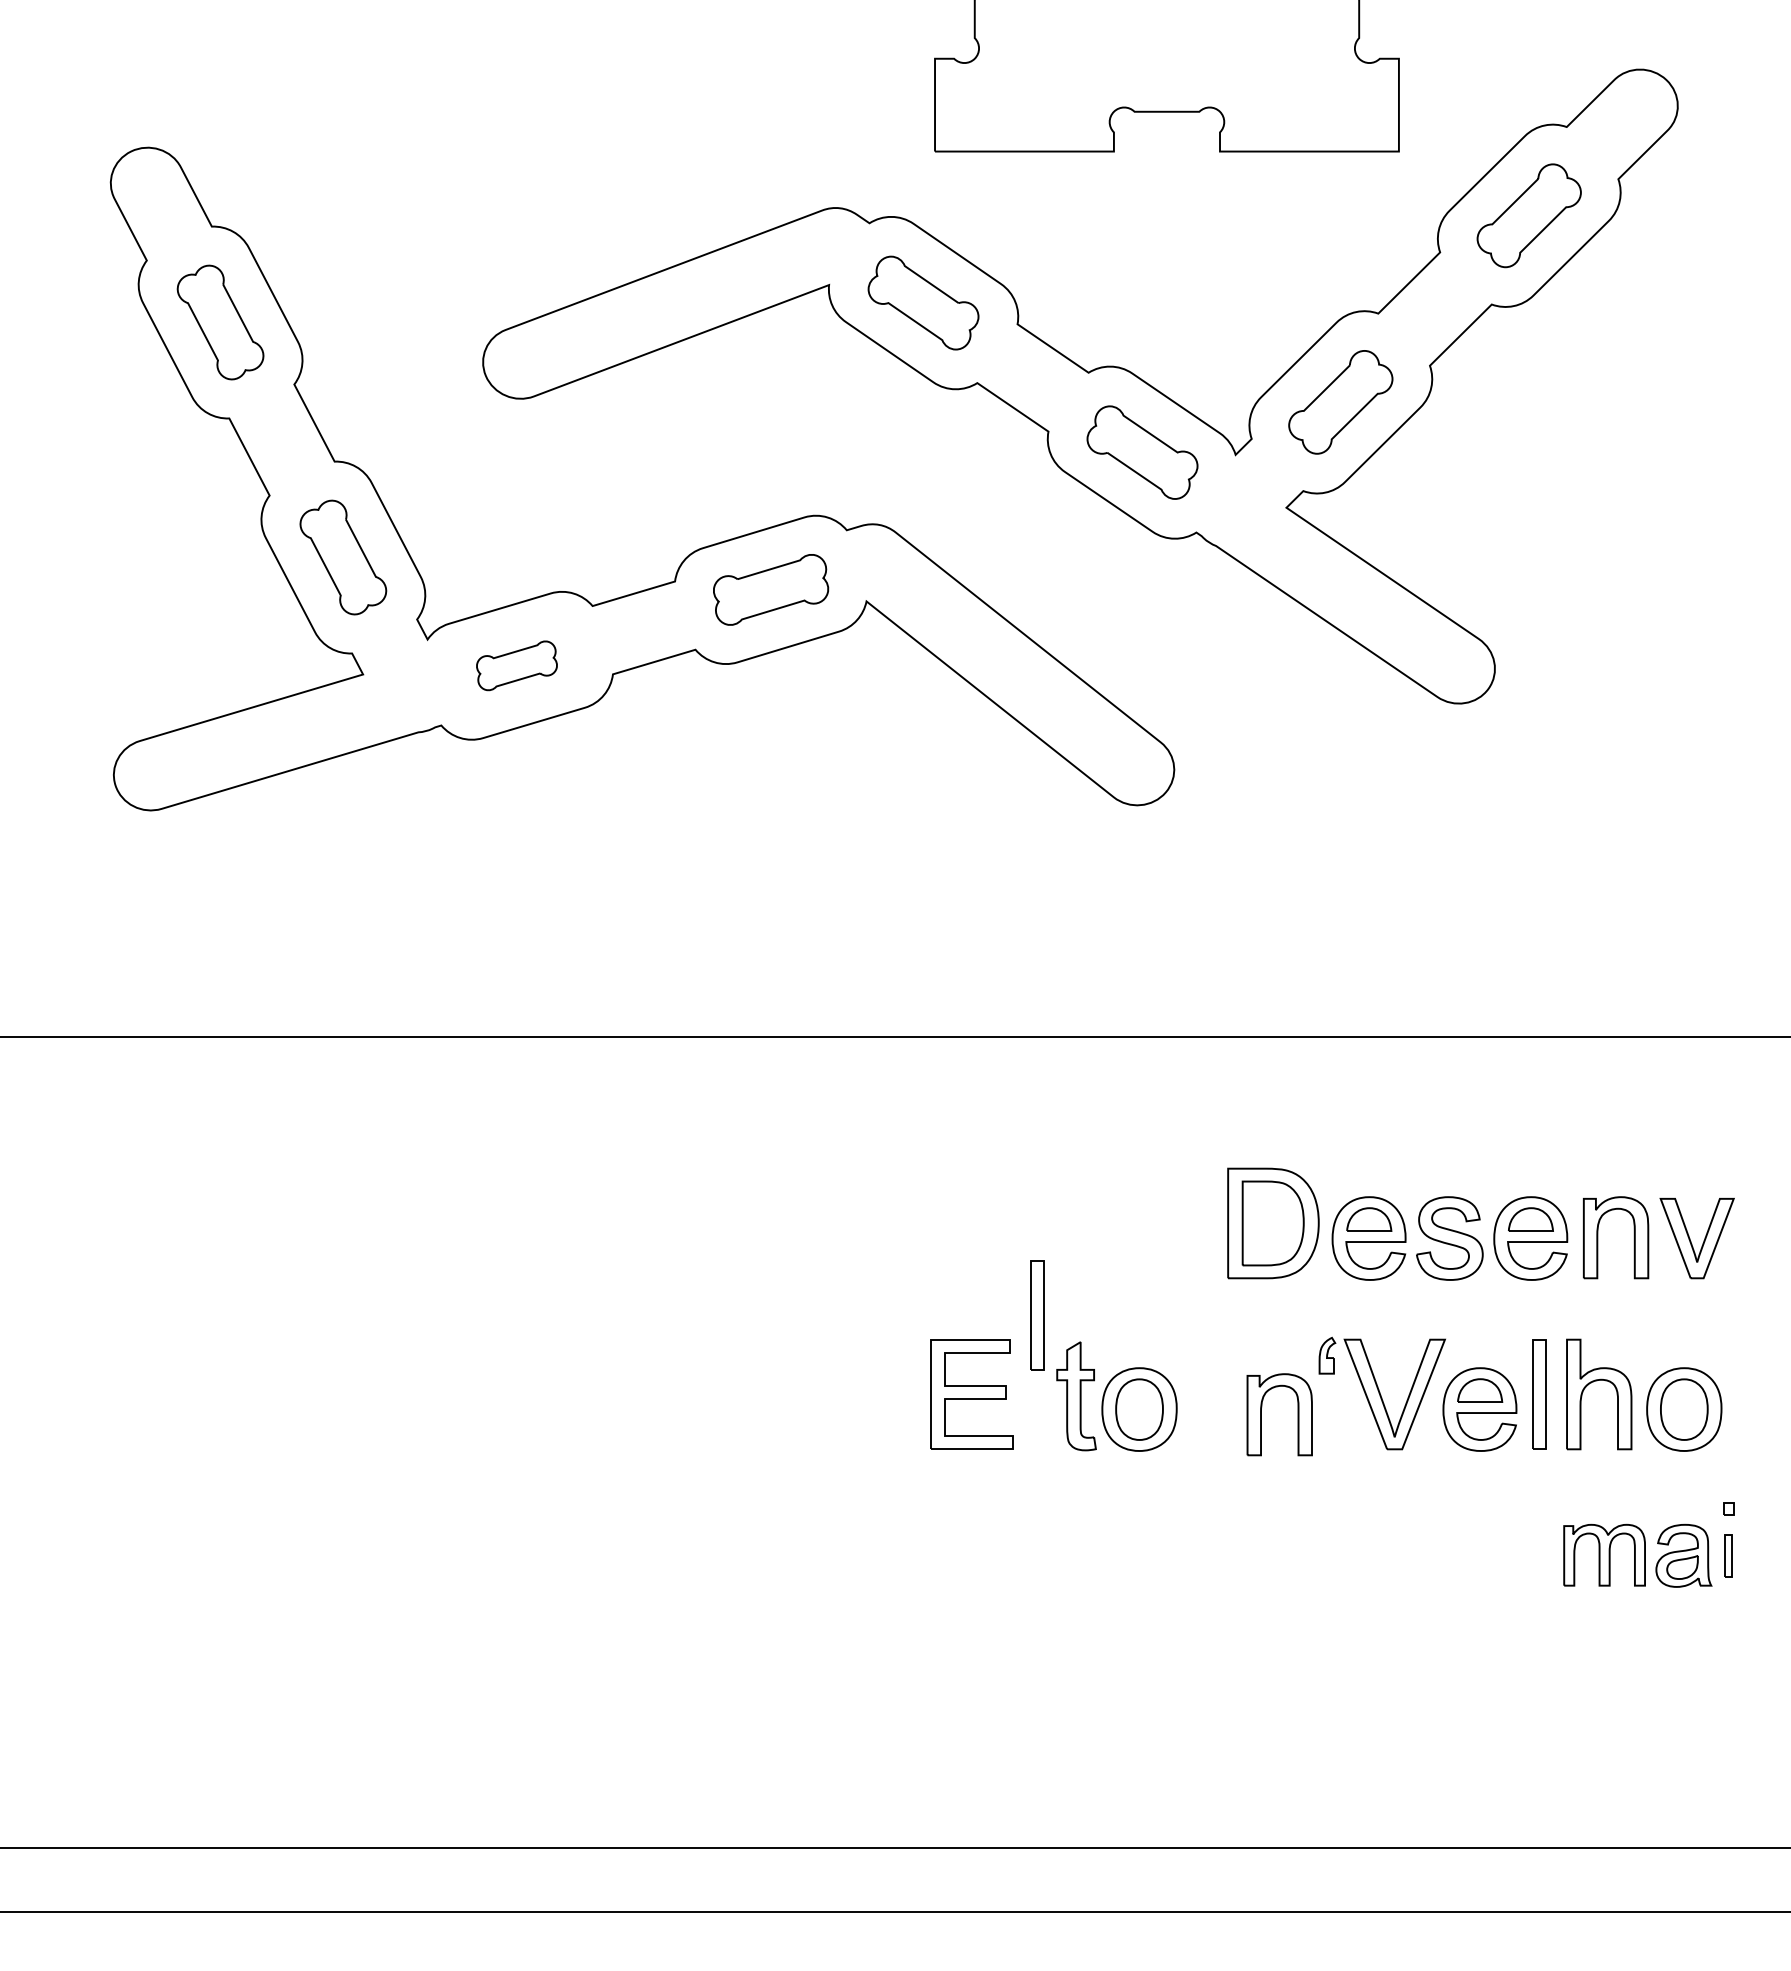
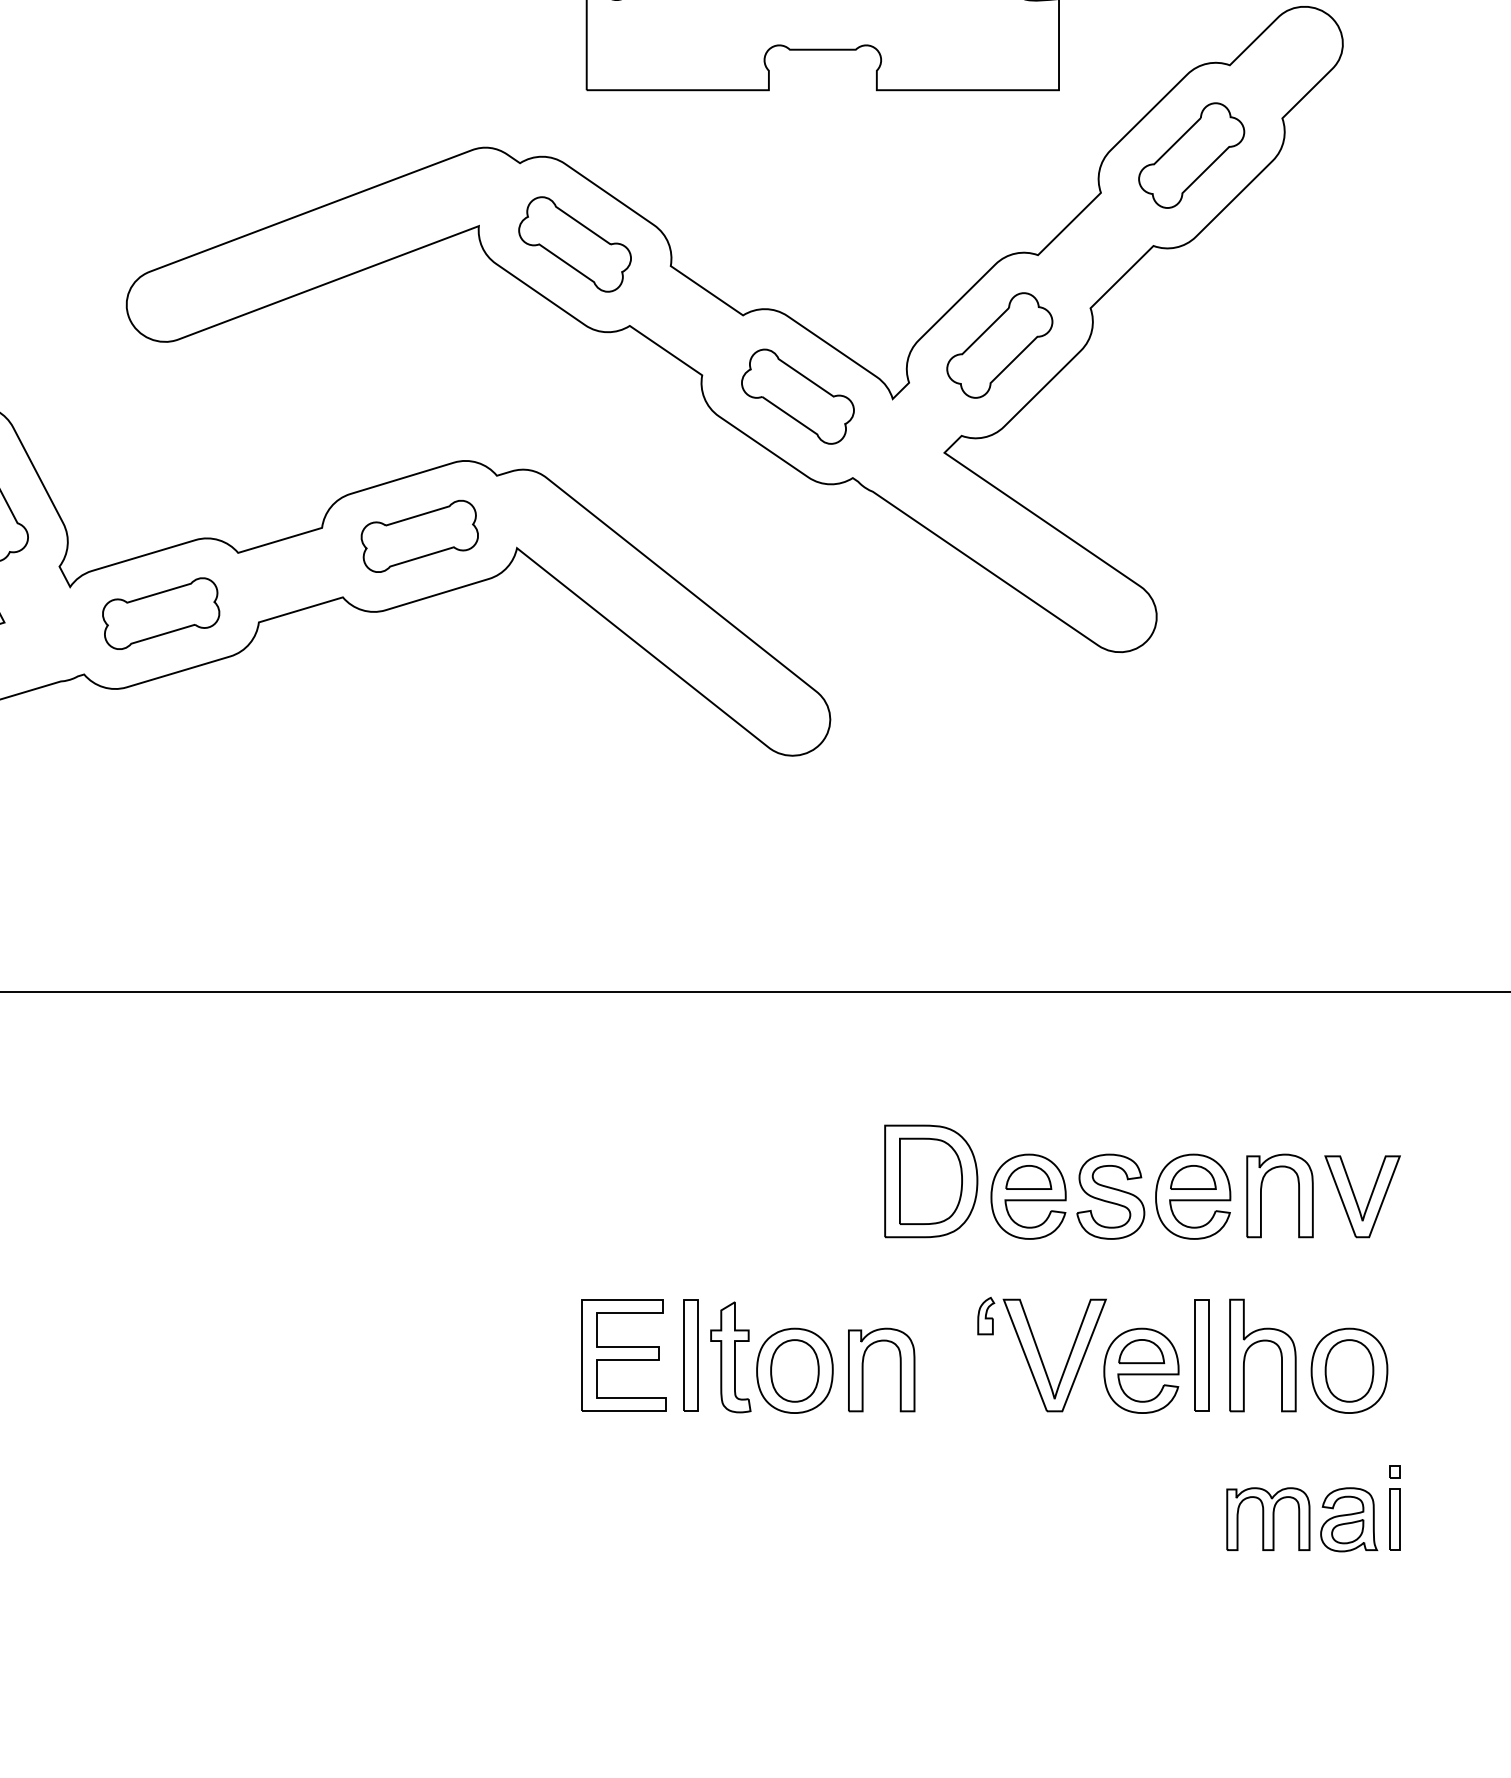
part: (516, 665) -> (160, 613), size x1.43
part: (1037, 1315) -> (691, 1355), moved
part: (1261, 1414) -> (863, 1369), moved
part: (1728, 1555) -> (1394, 1519), size x1.43

